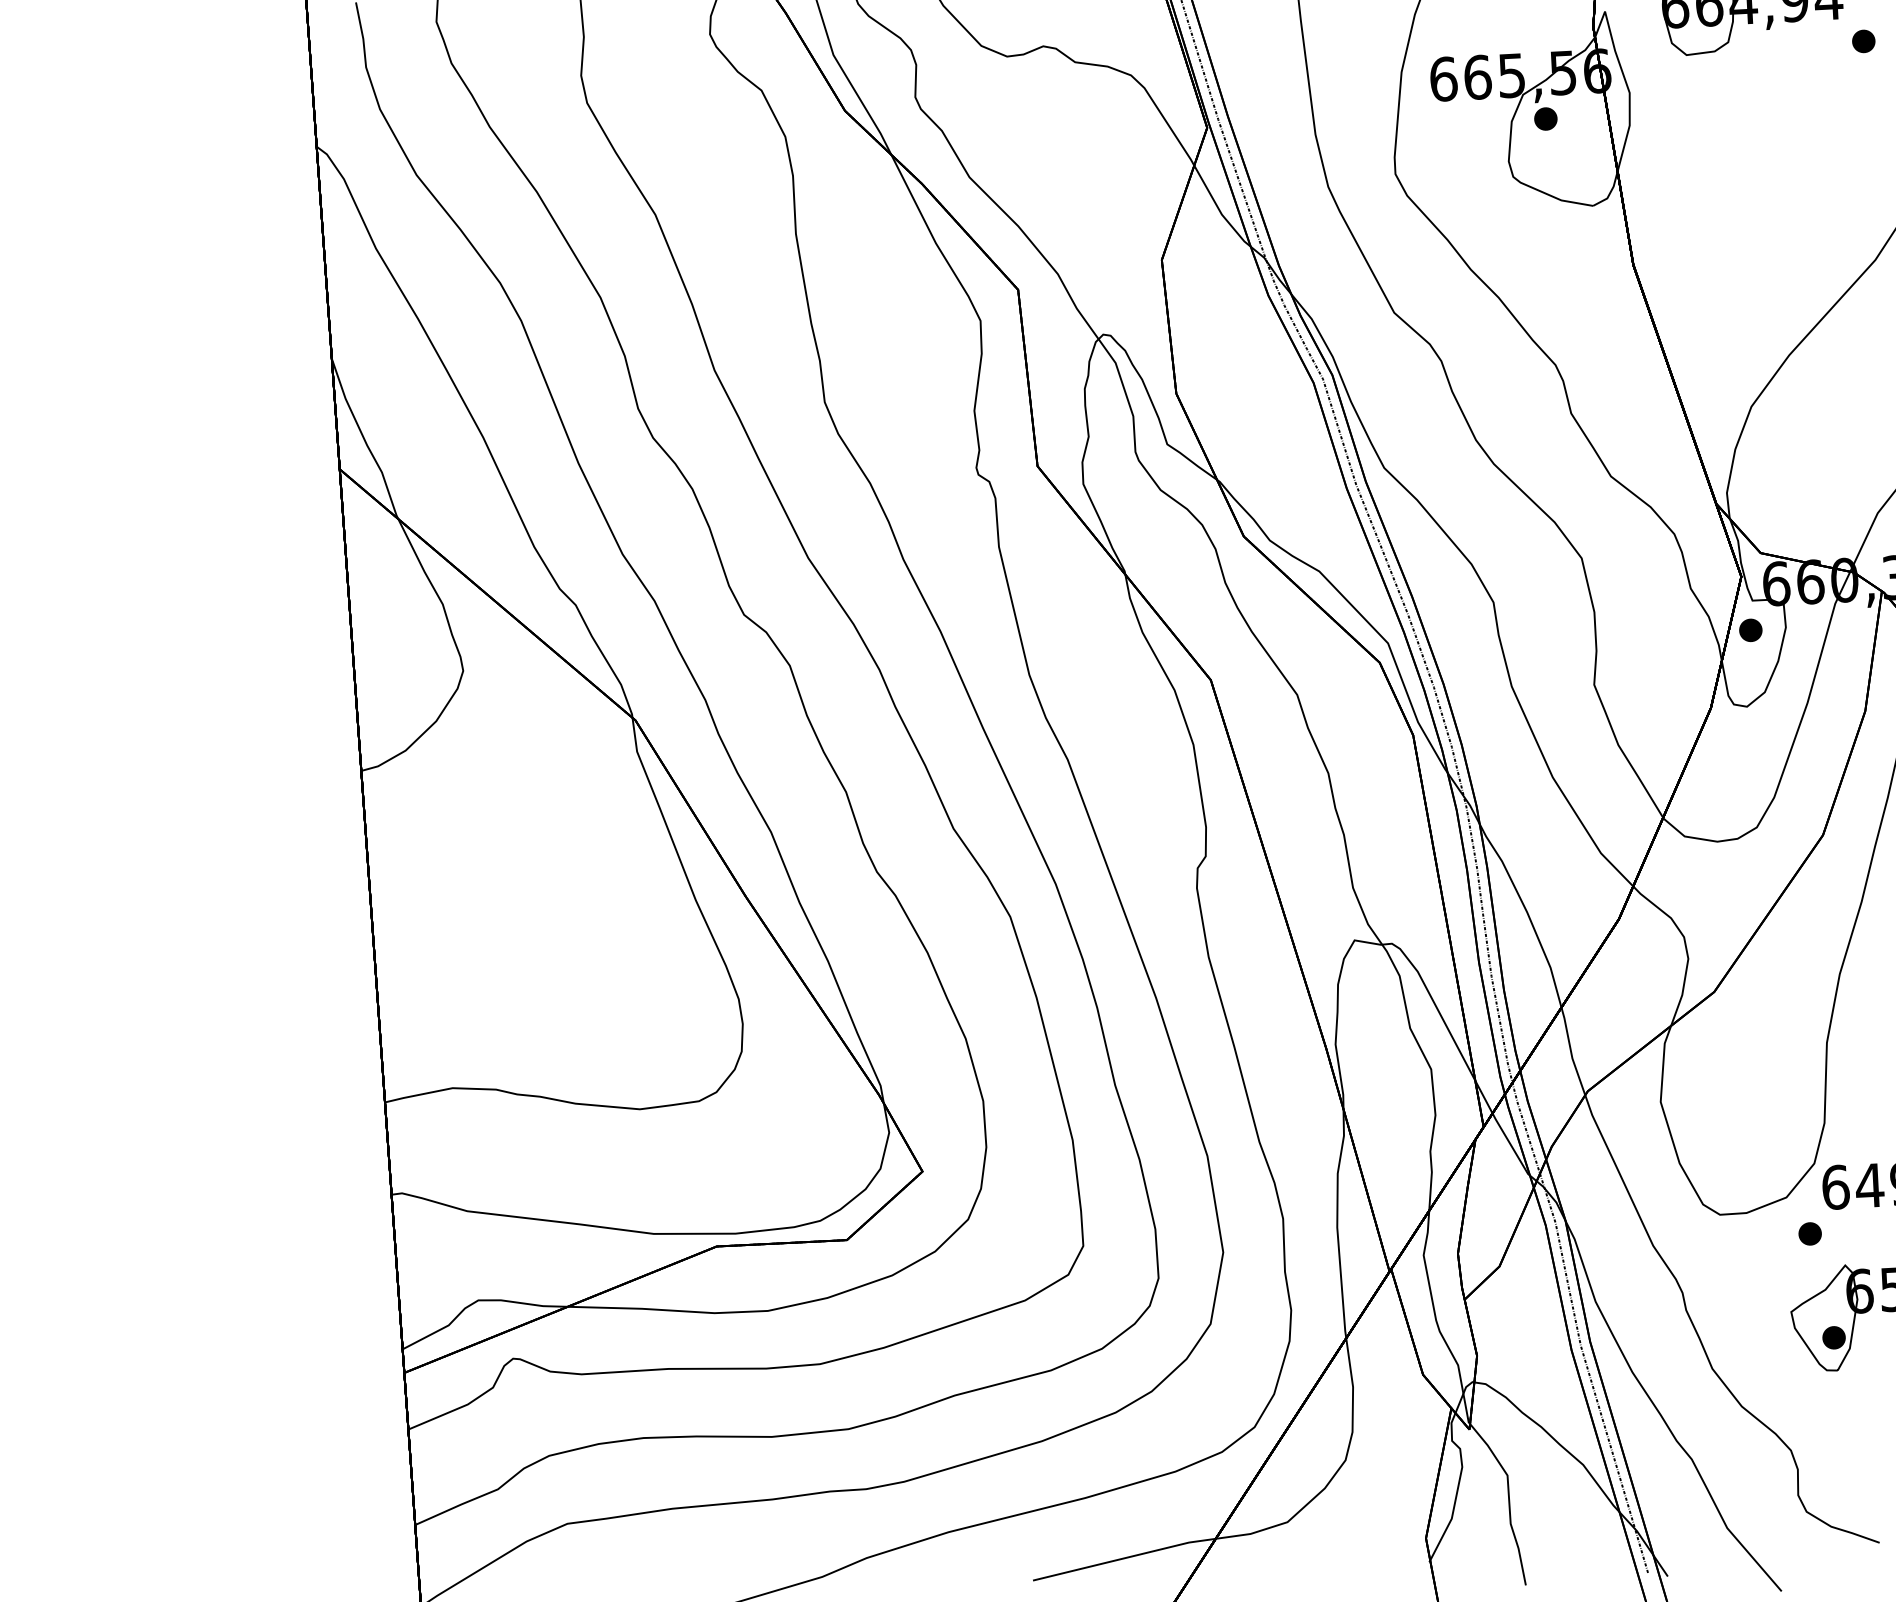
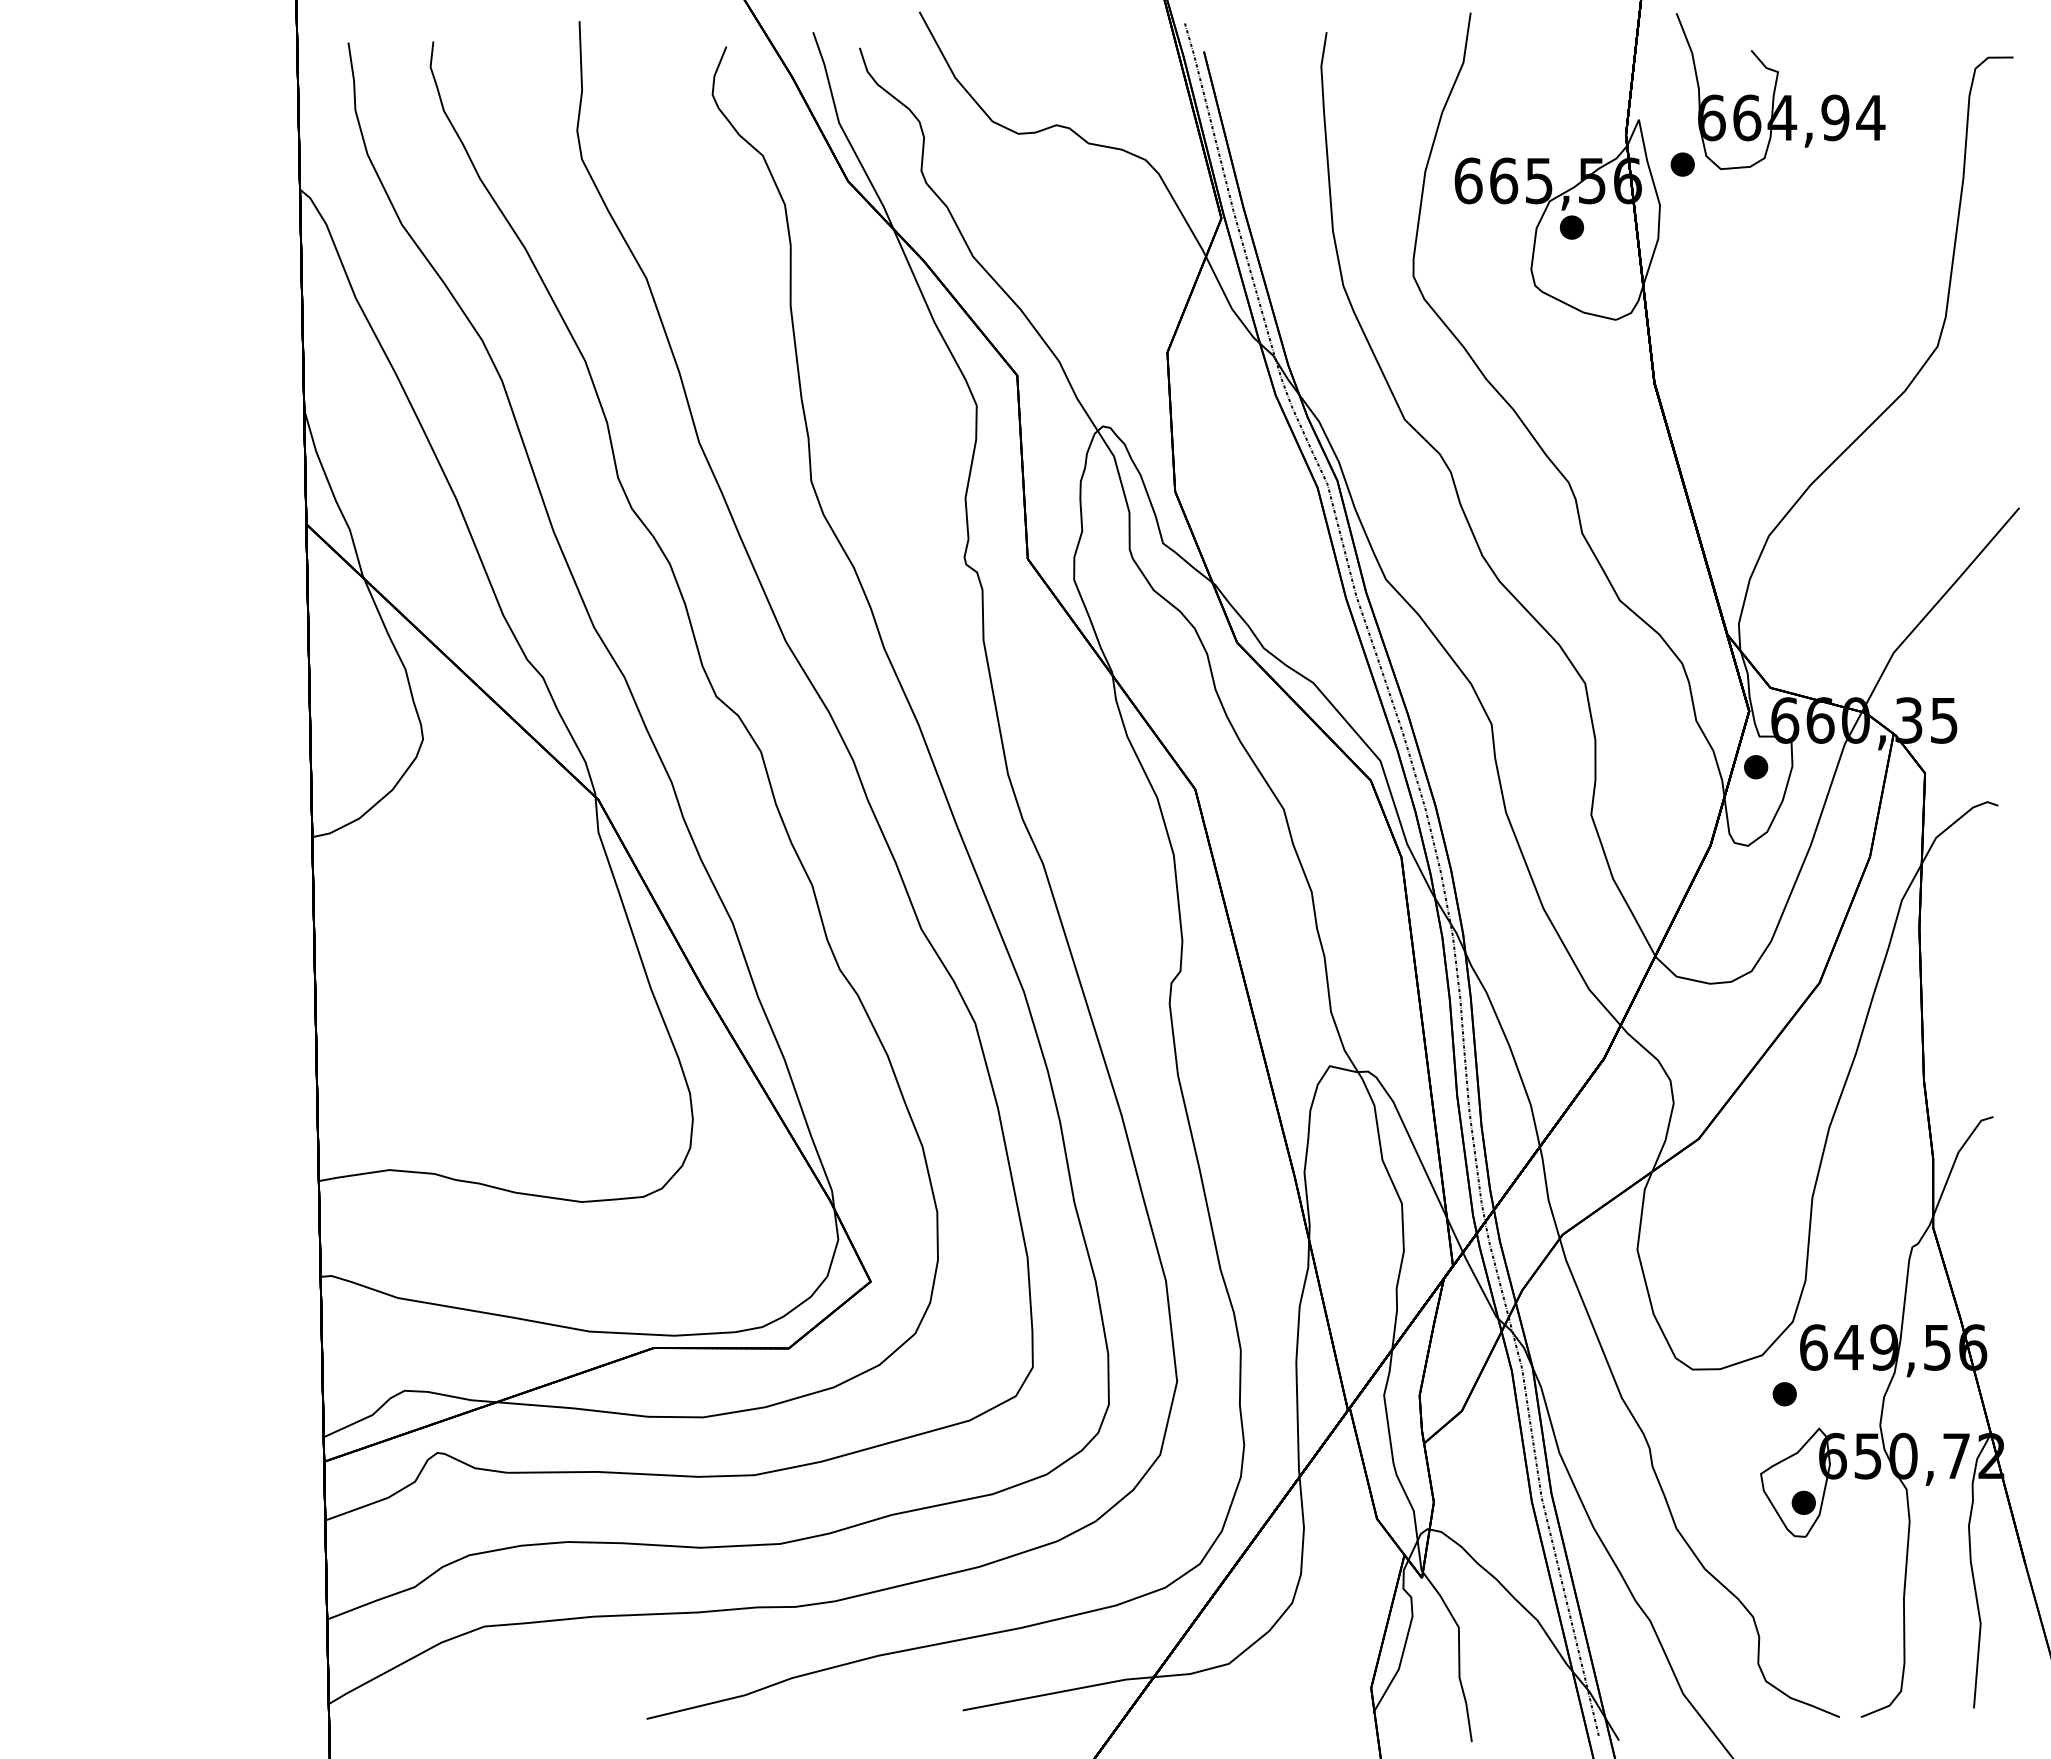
part: (1863, 41) -> (1682, 164), moved

